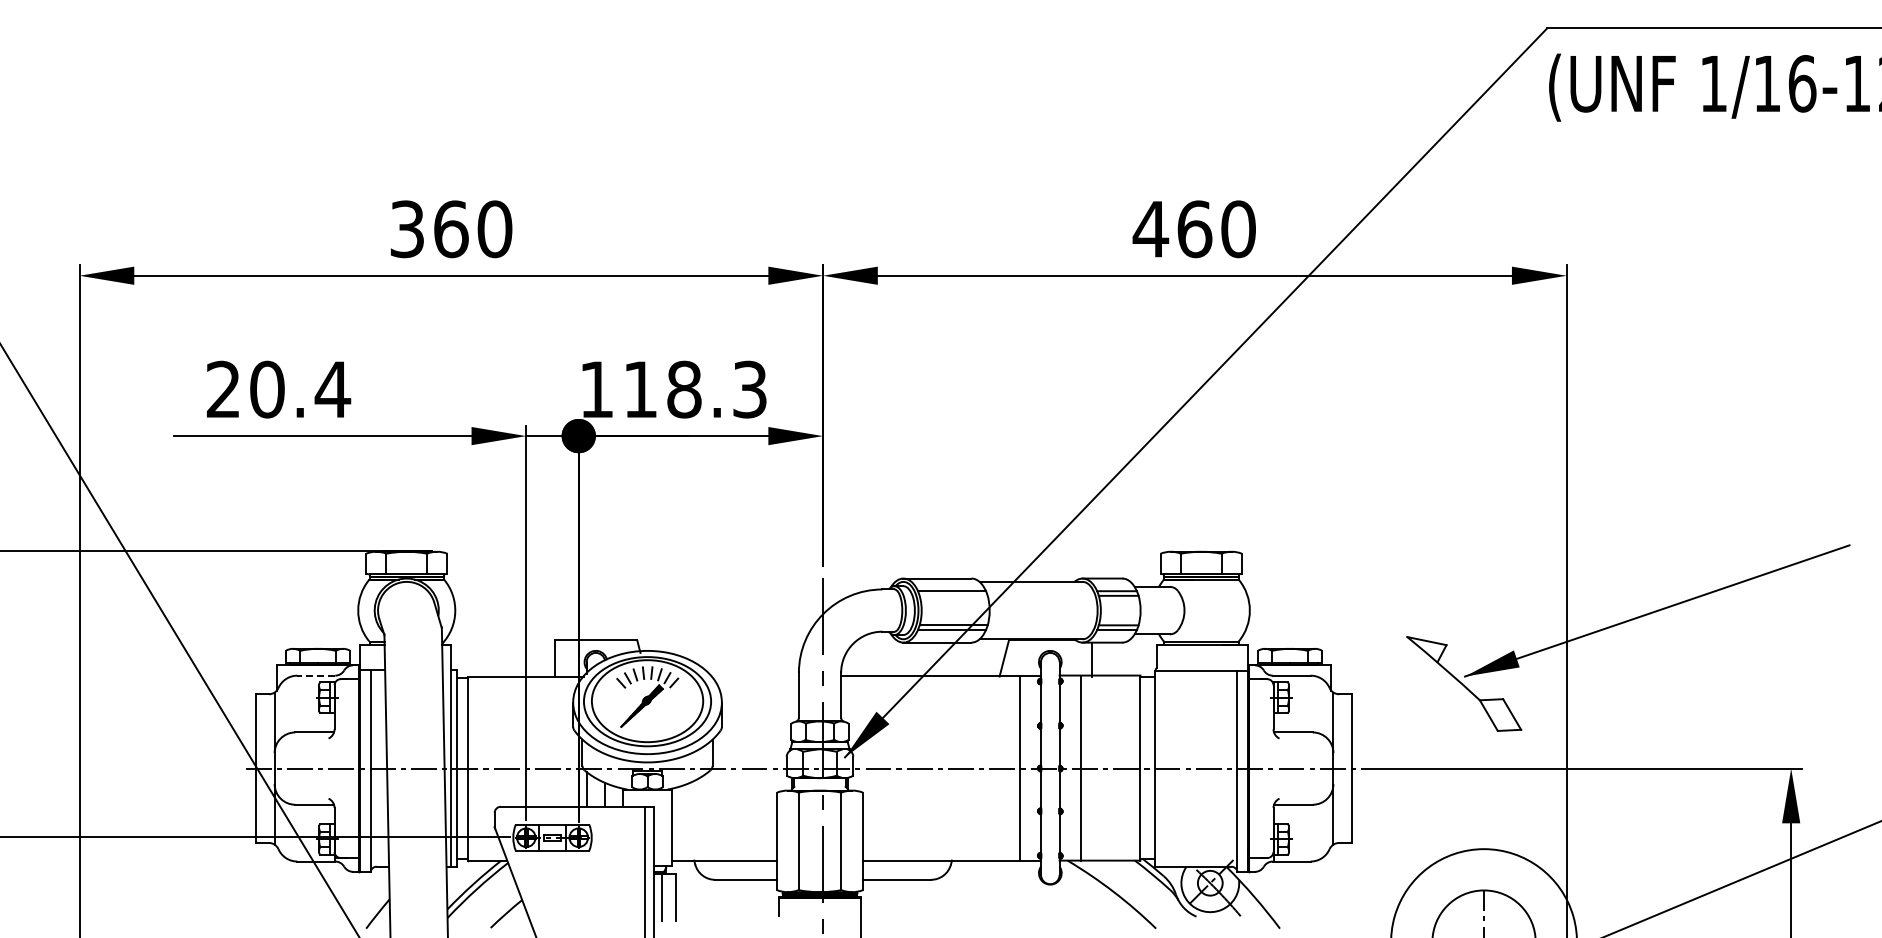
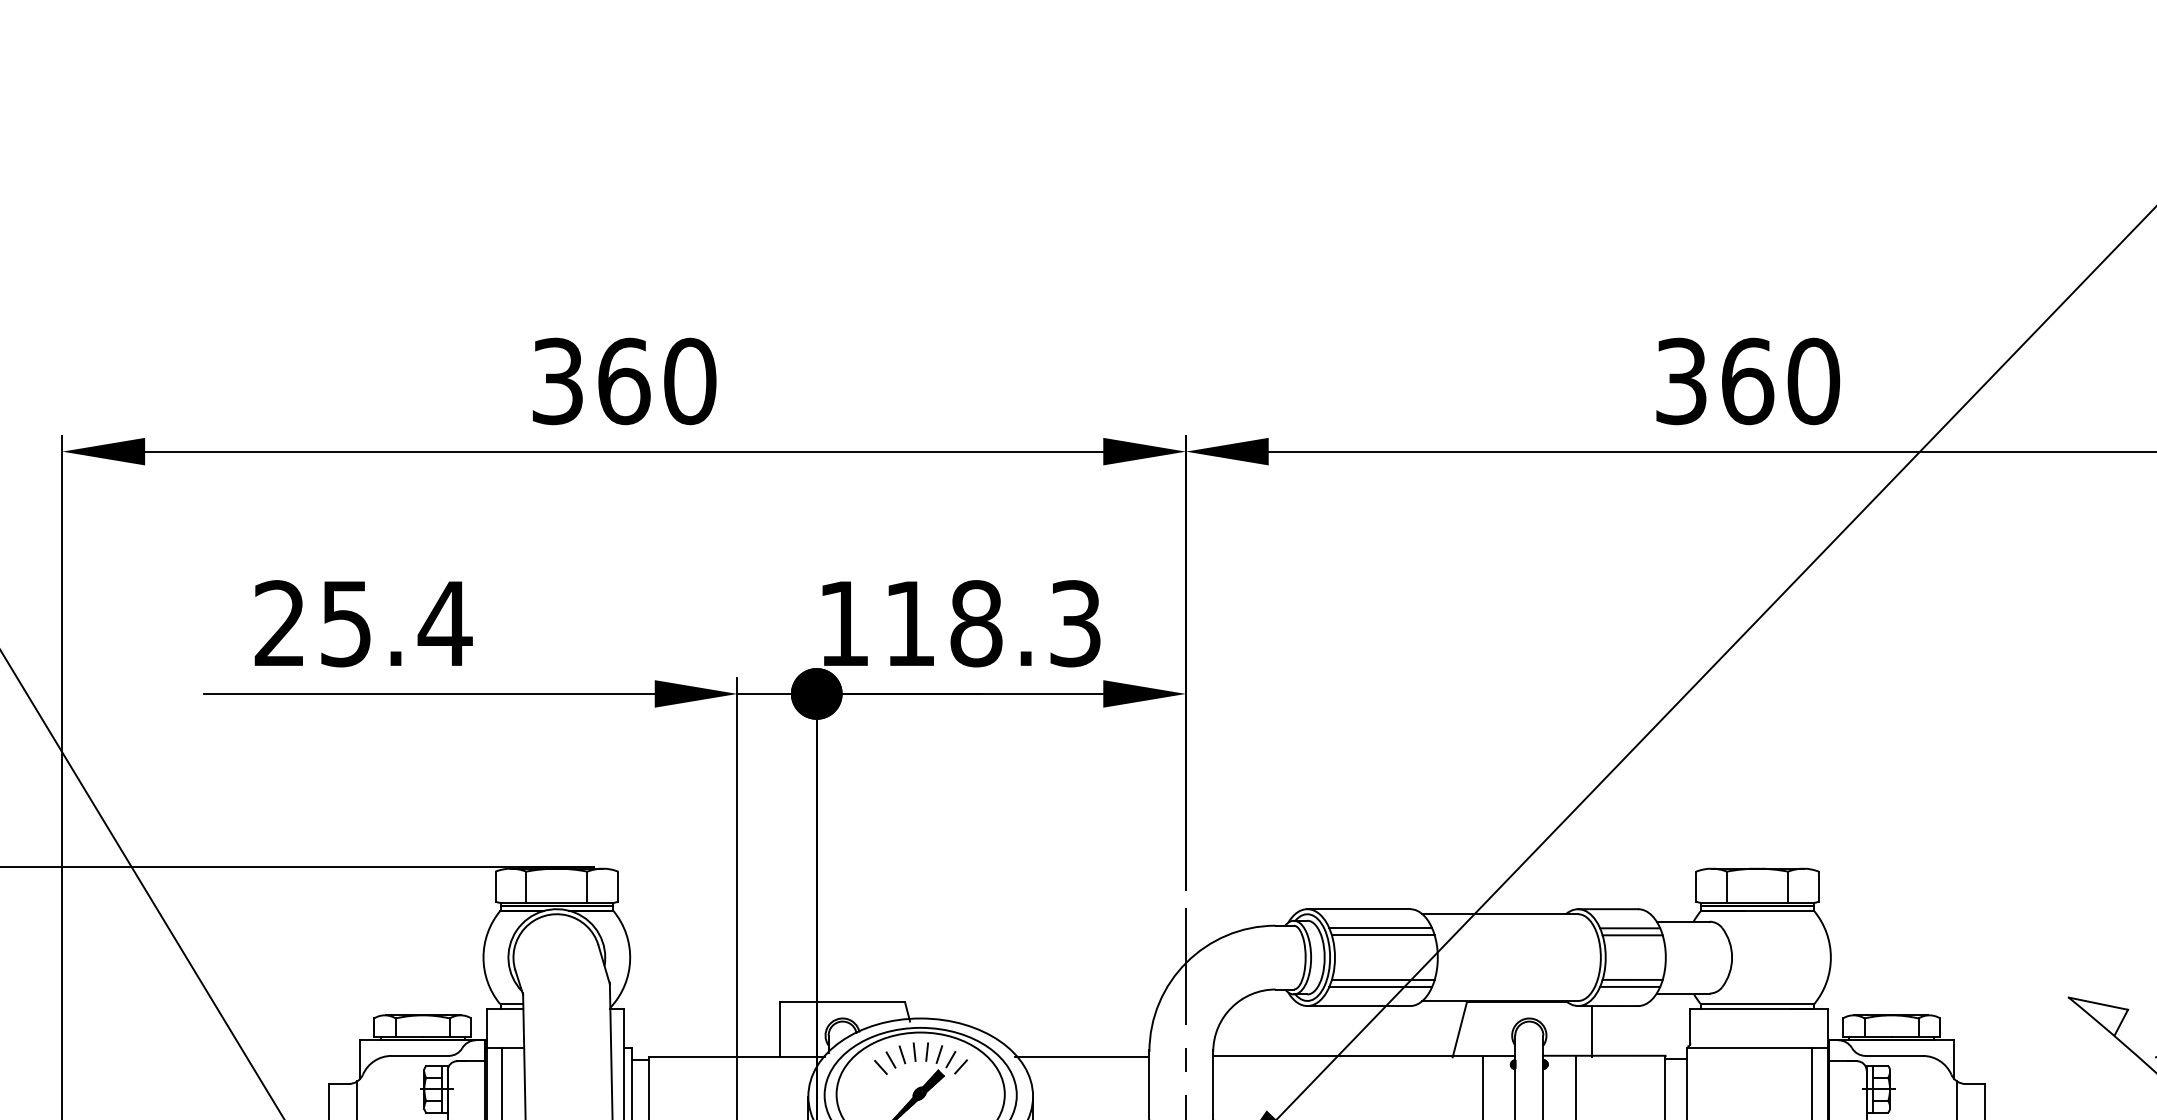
text: (1150, 229) -> (1680, 381), 460 -> 360
text: (267, 389) -> (346, 623), 20.4 -> 25.4
line: (953, 595) -> (1383, 934), added
line: (316, 675) -> (420, 1055), dashed -> solid
line: (754, 676) -> (1082, 1057), added

